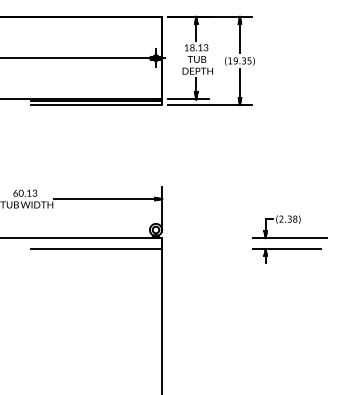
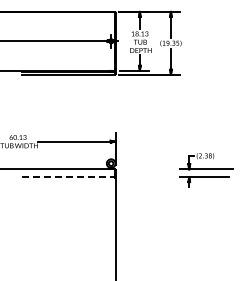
line: (96, 249) -> (68, 177), solid -> dashed

